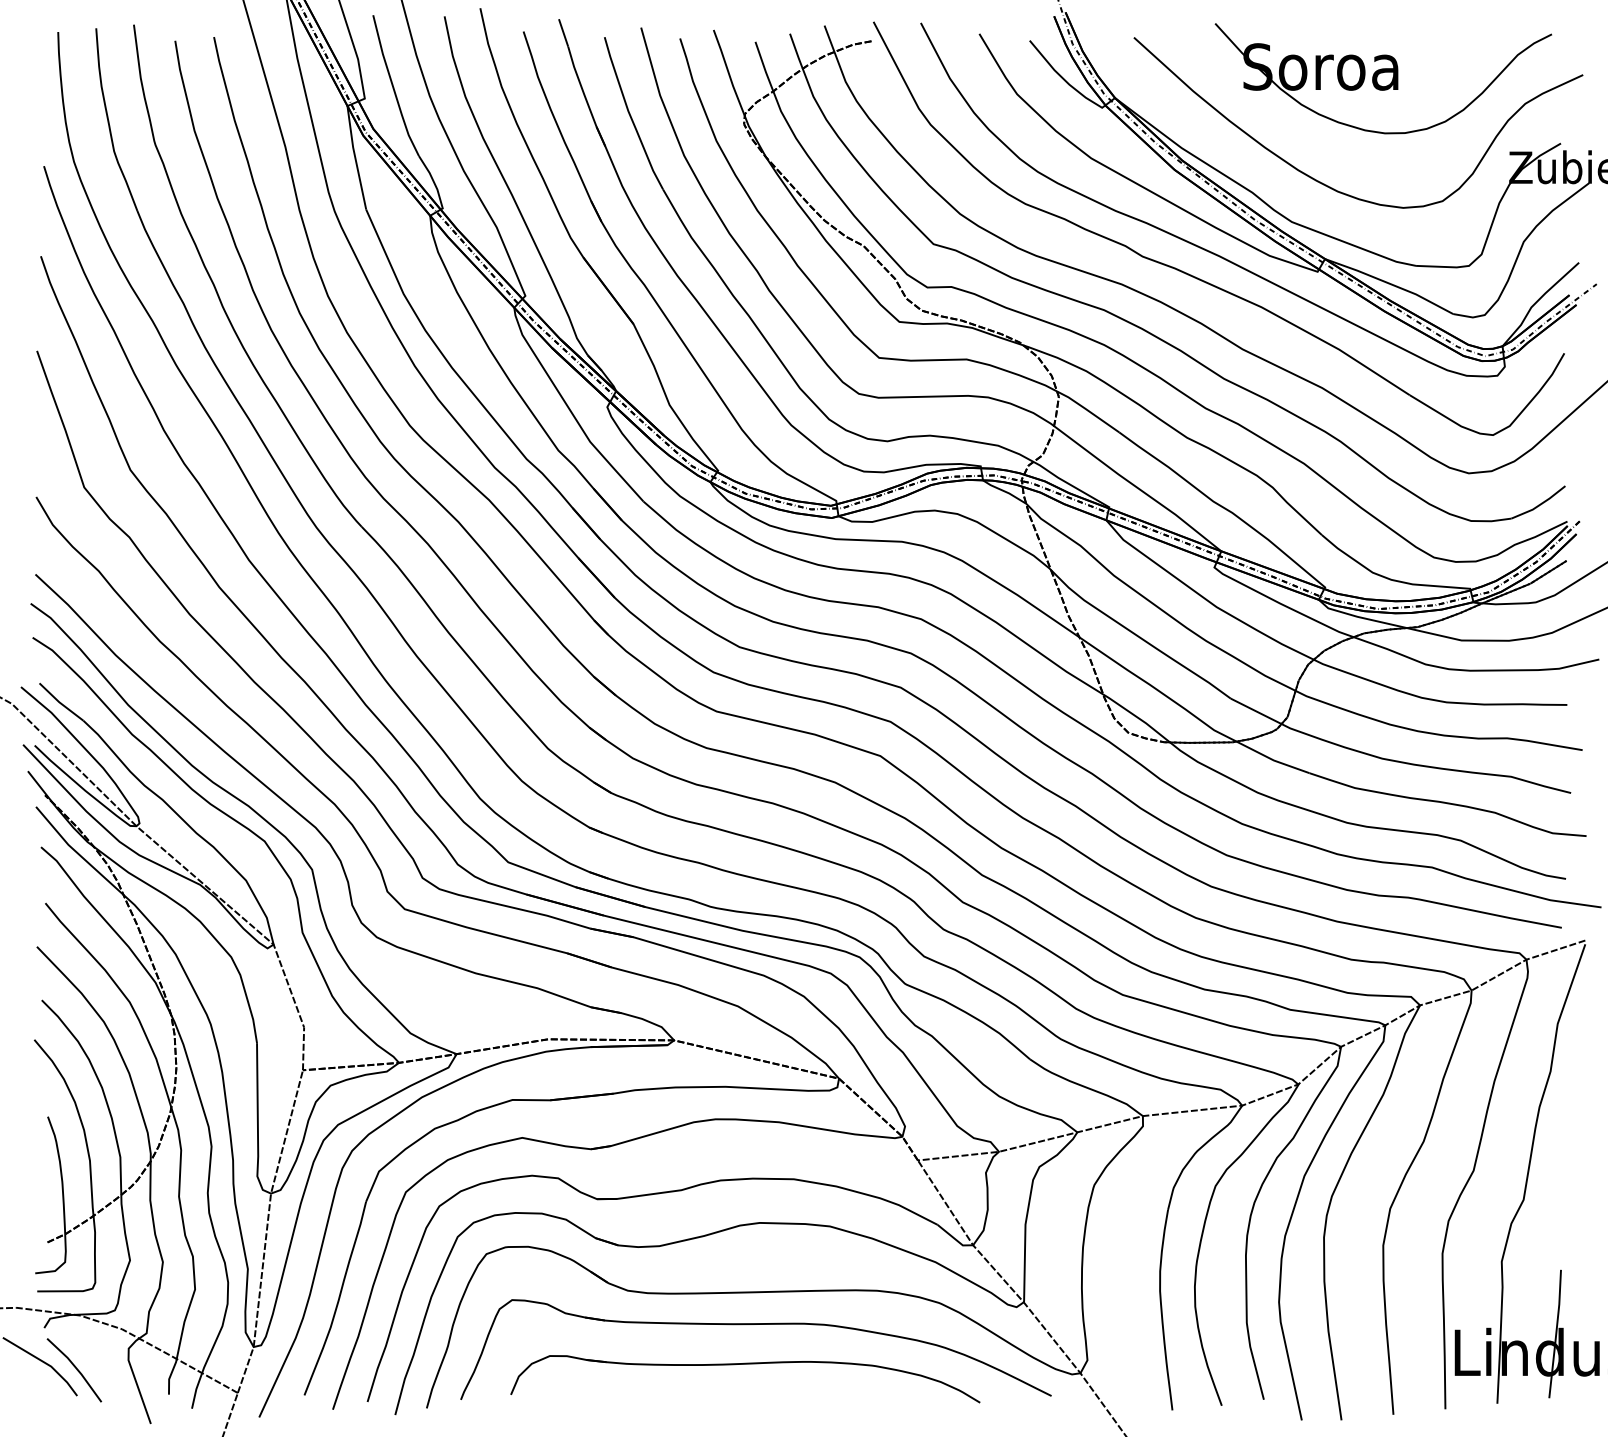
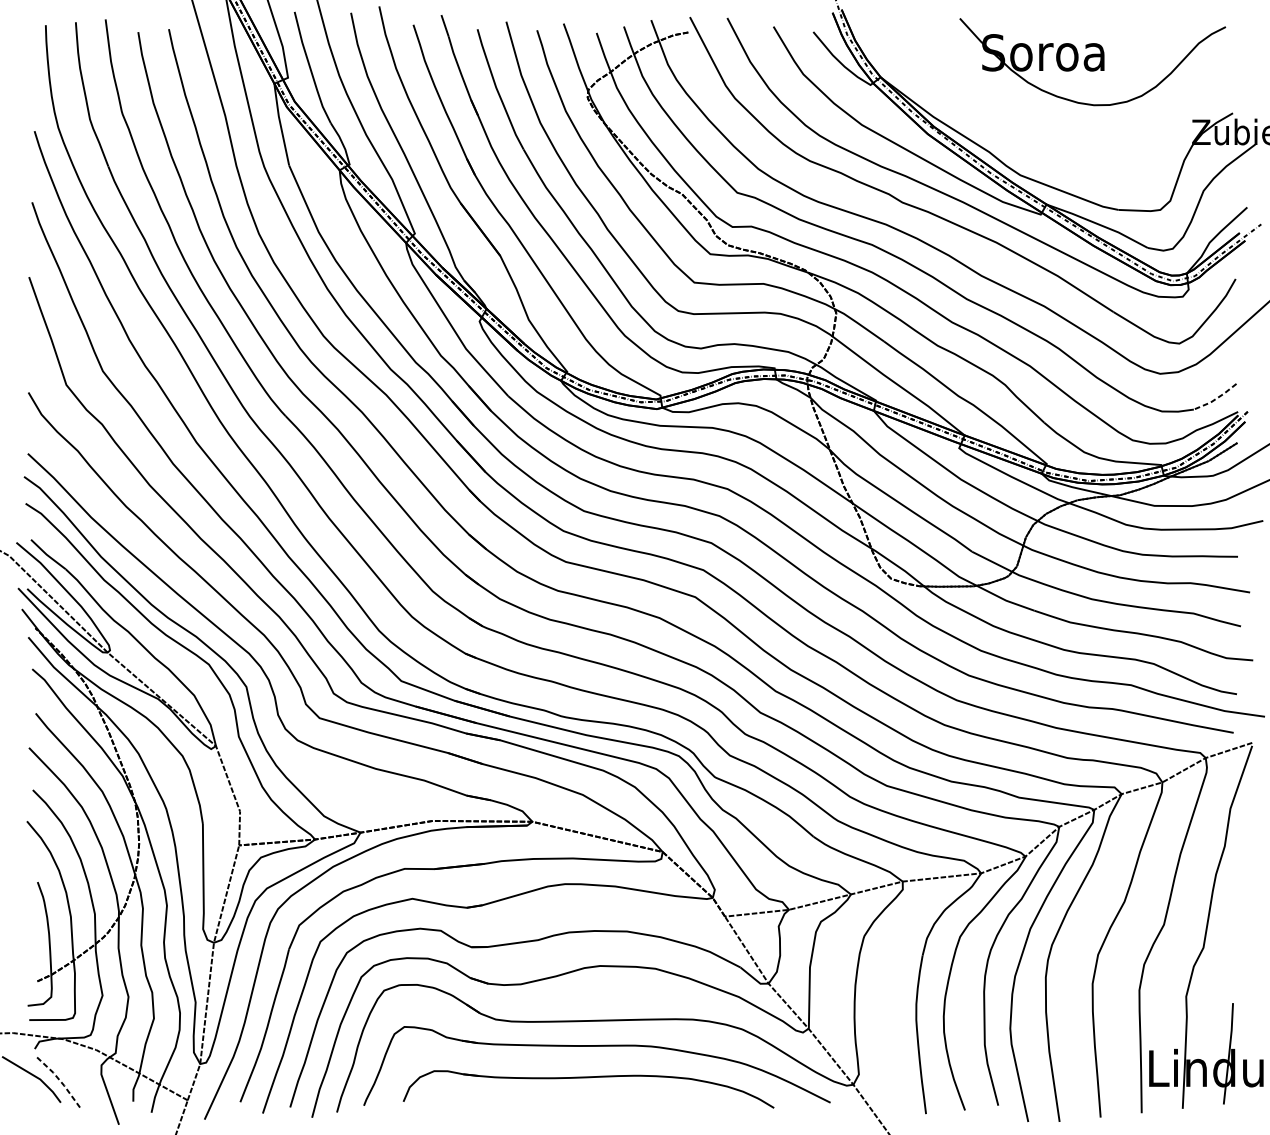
curve: (1326, 184) -> (1047, 145), removed
line: (1540, 504) -> (1216, 398), solid -> dashed
line: (76, 1368) -> (60, 1081), solid -> dashed

